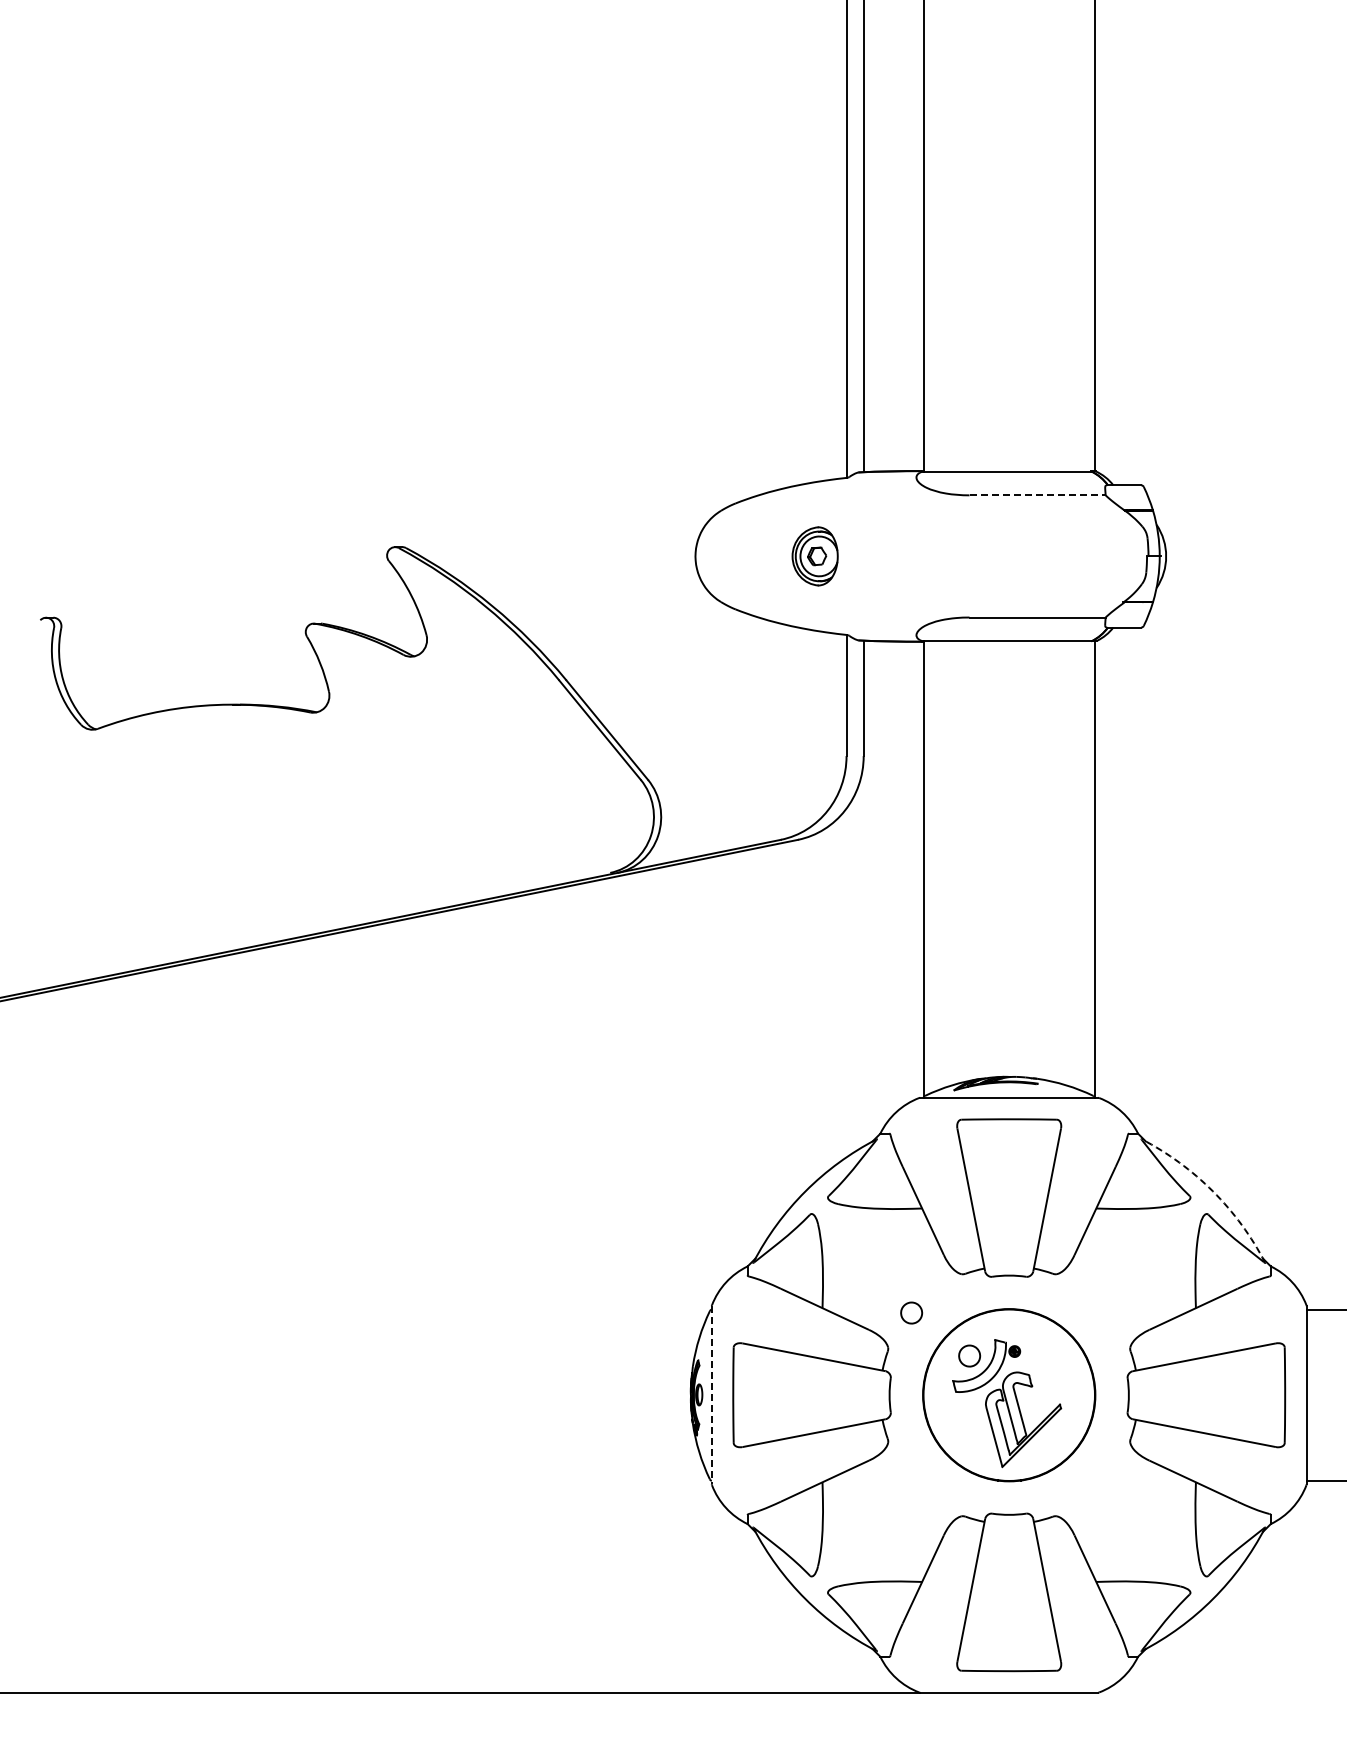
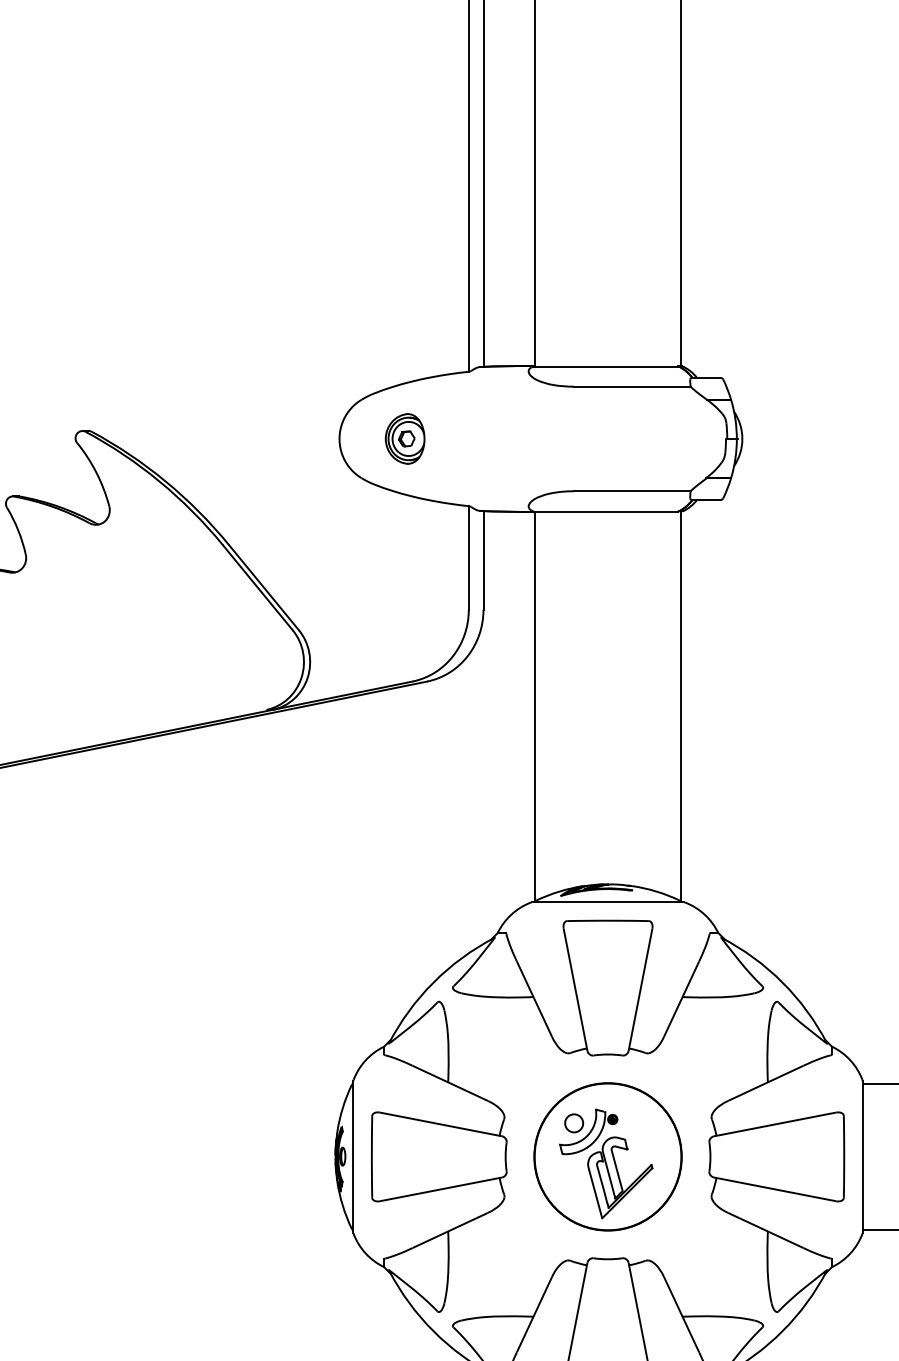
line: (1038, 495) -> (633, 386), dashed -> solid
part: (814, 556) -> (404, 439), moved
arc: (1213, 1191) -> (782, 982), dashed -> solid
part: (911, 1312) -> (524, 1086), removed
line: (711, 1395) -> (353, 1157), dashed -> solid

